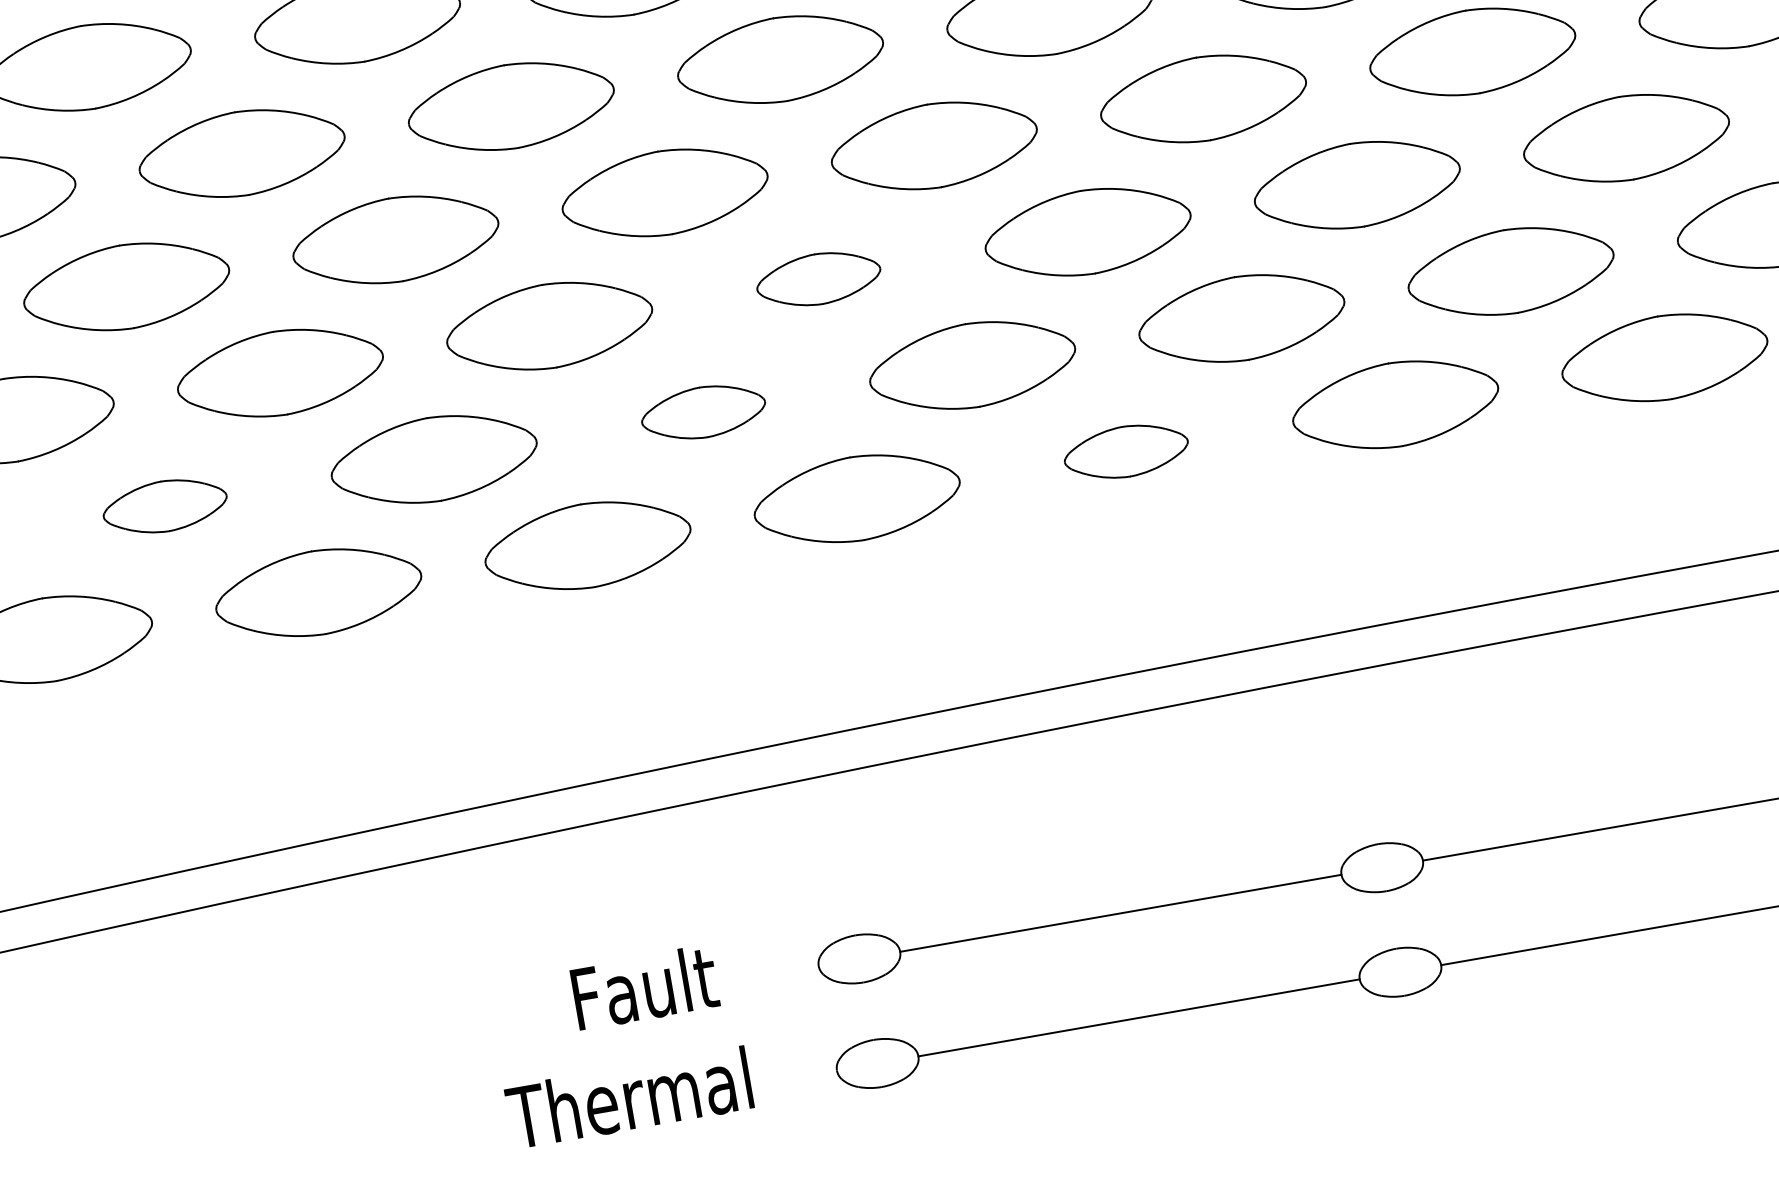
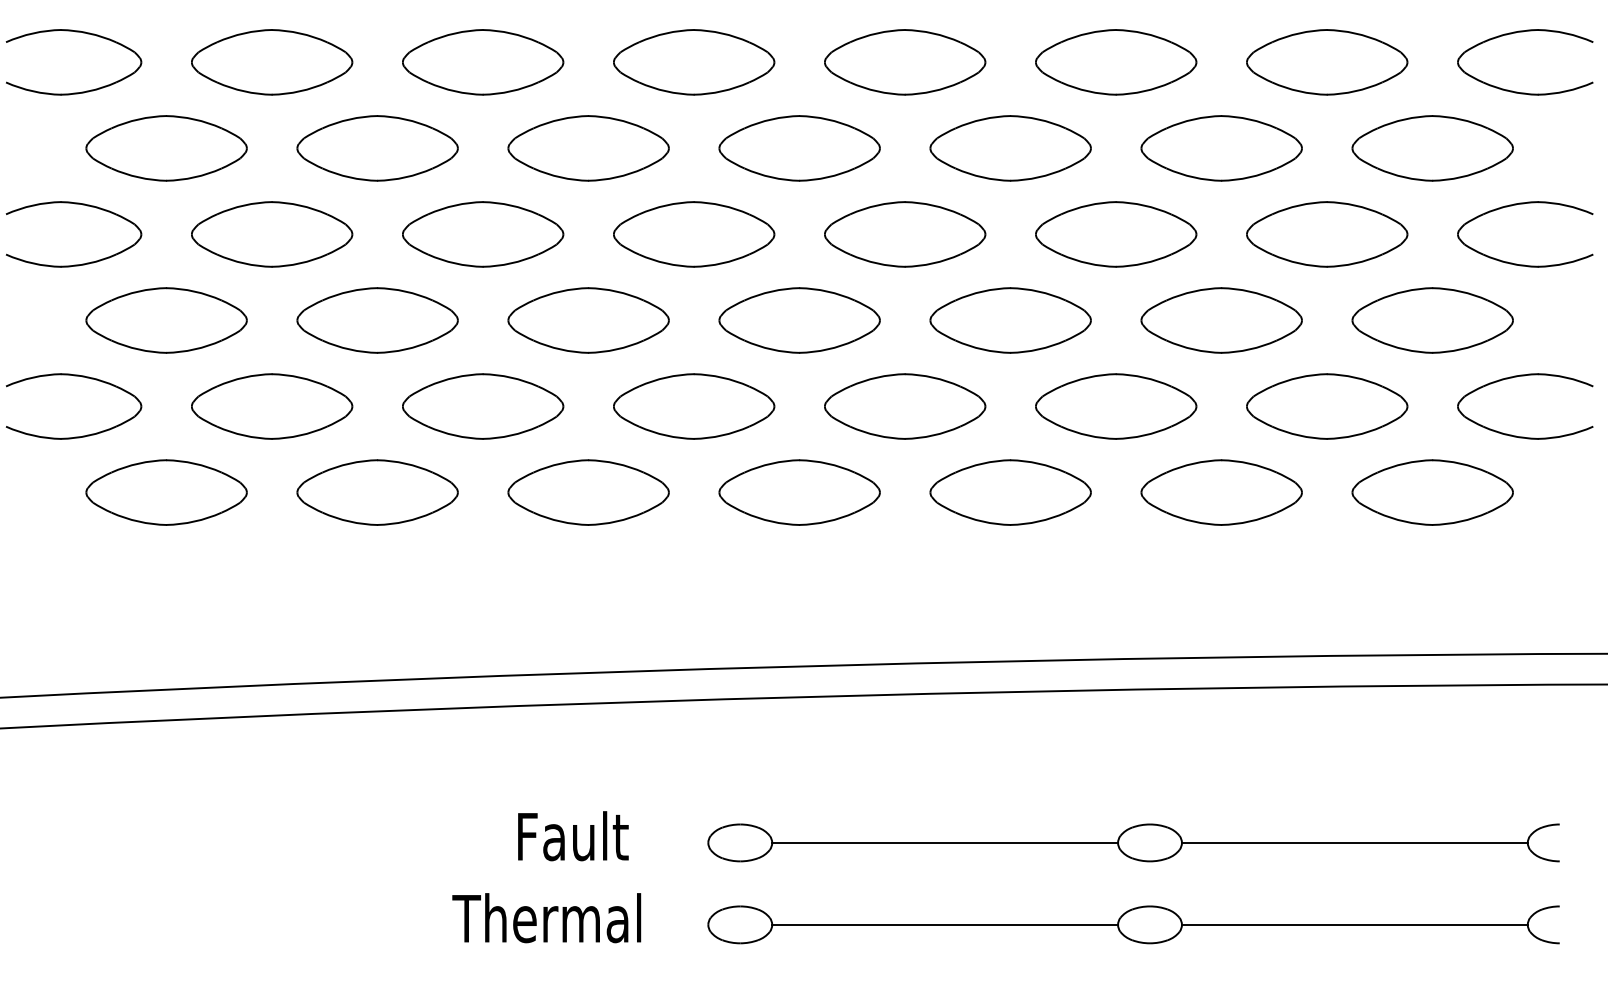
part: (818, 279) -> (799, 320), size x1.67
part: (703, 412) -> (694, 406), size x1.67
part: (1126, 451) -> (1010, 492), size x1.67
part: (165, 506) -> (272, 406), size x1.67

